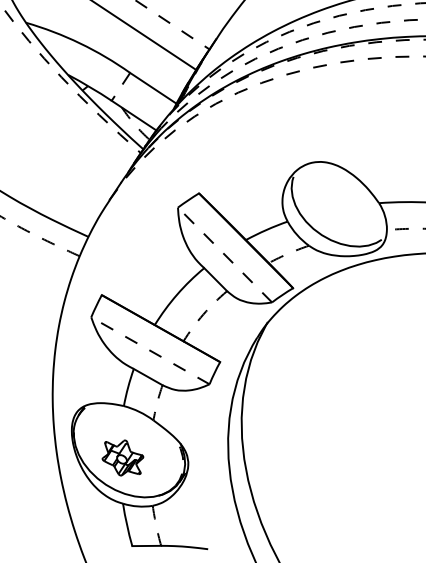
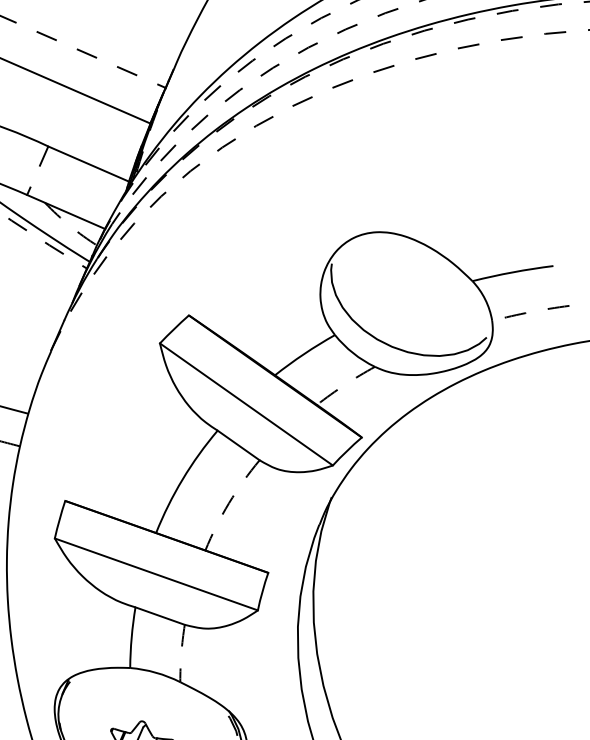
line: (225, 255) -> (247, 405), dashed -> solid
line: (150, 350) -> (156, 573), dashed -> solid

